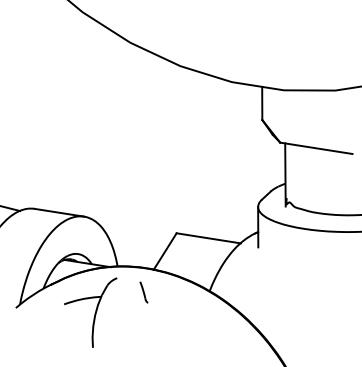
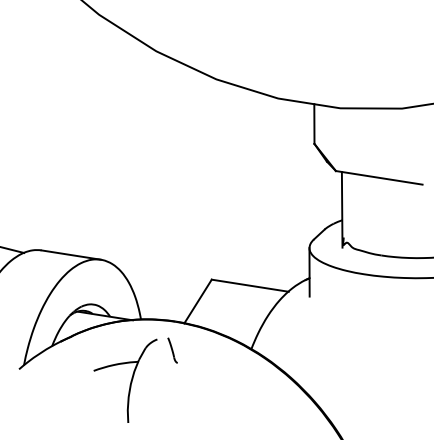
part: (90, 312) -> (125, 380), moved

